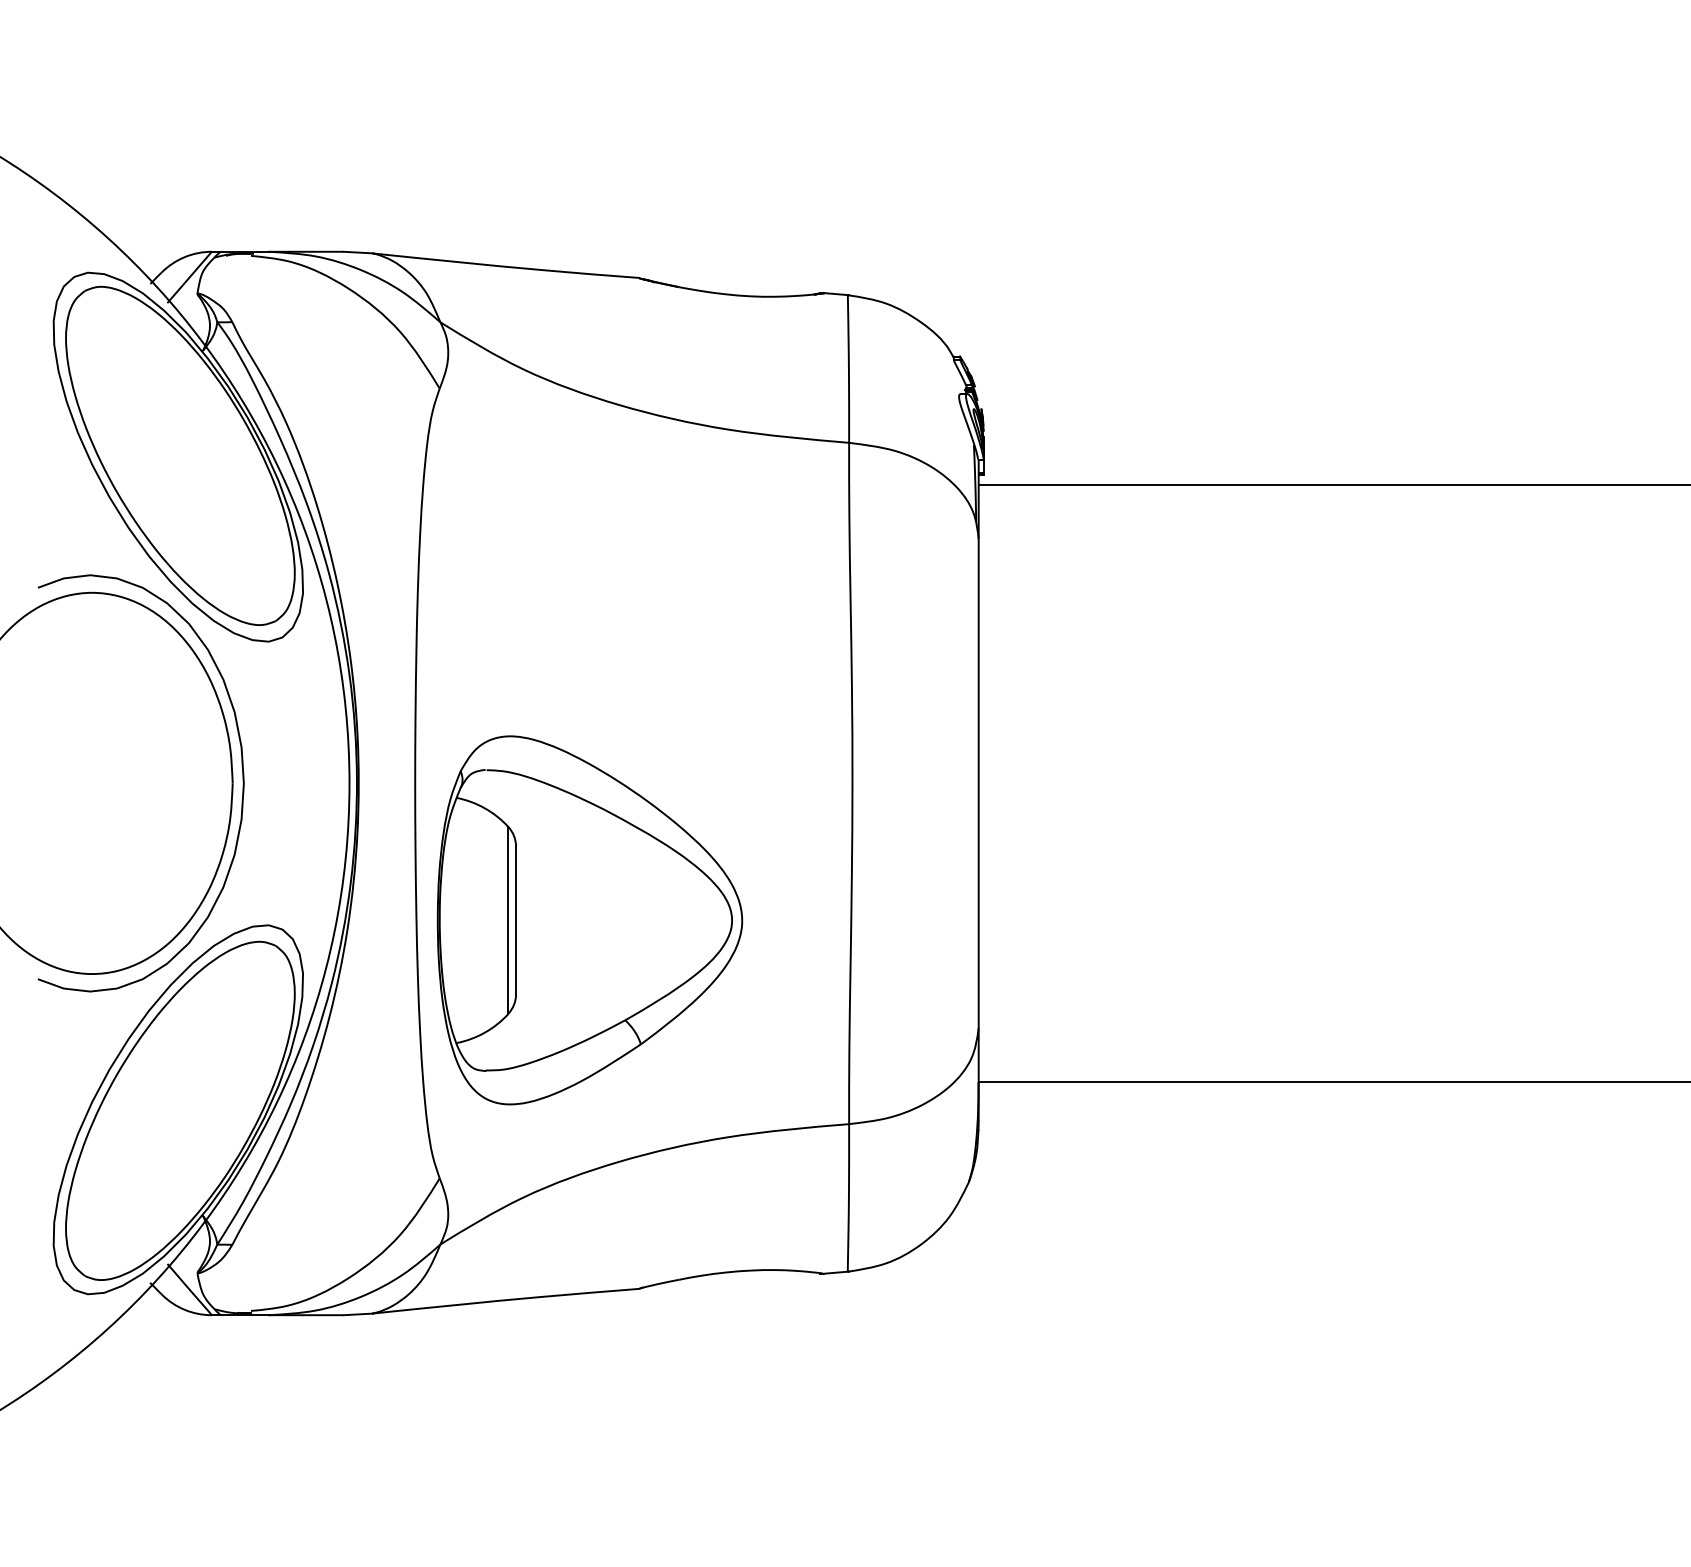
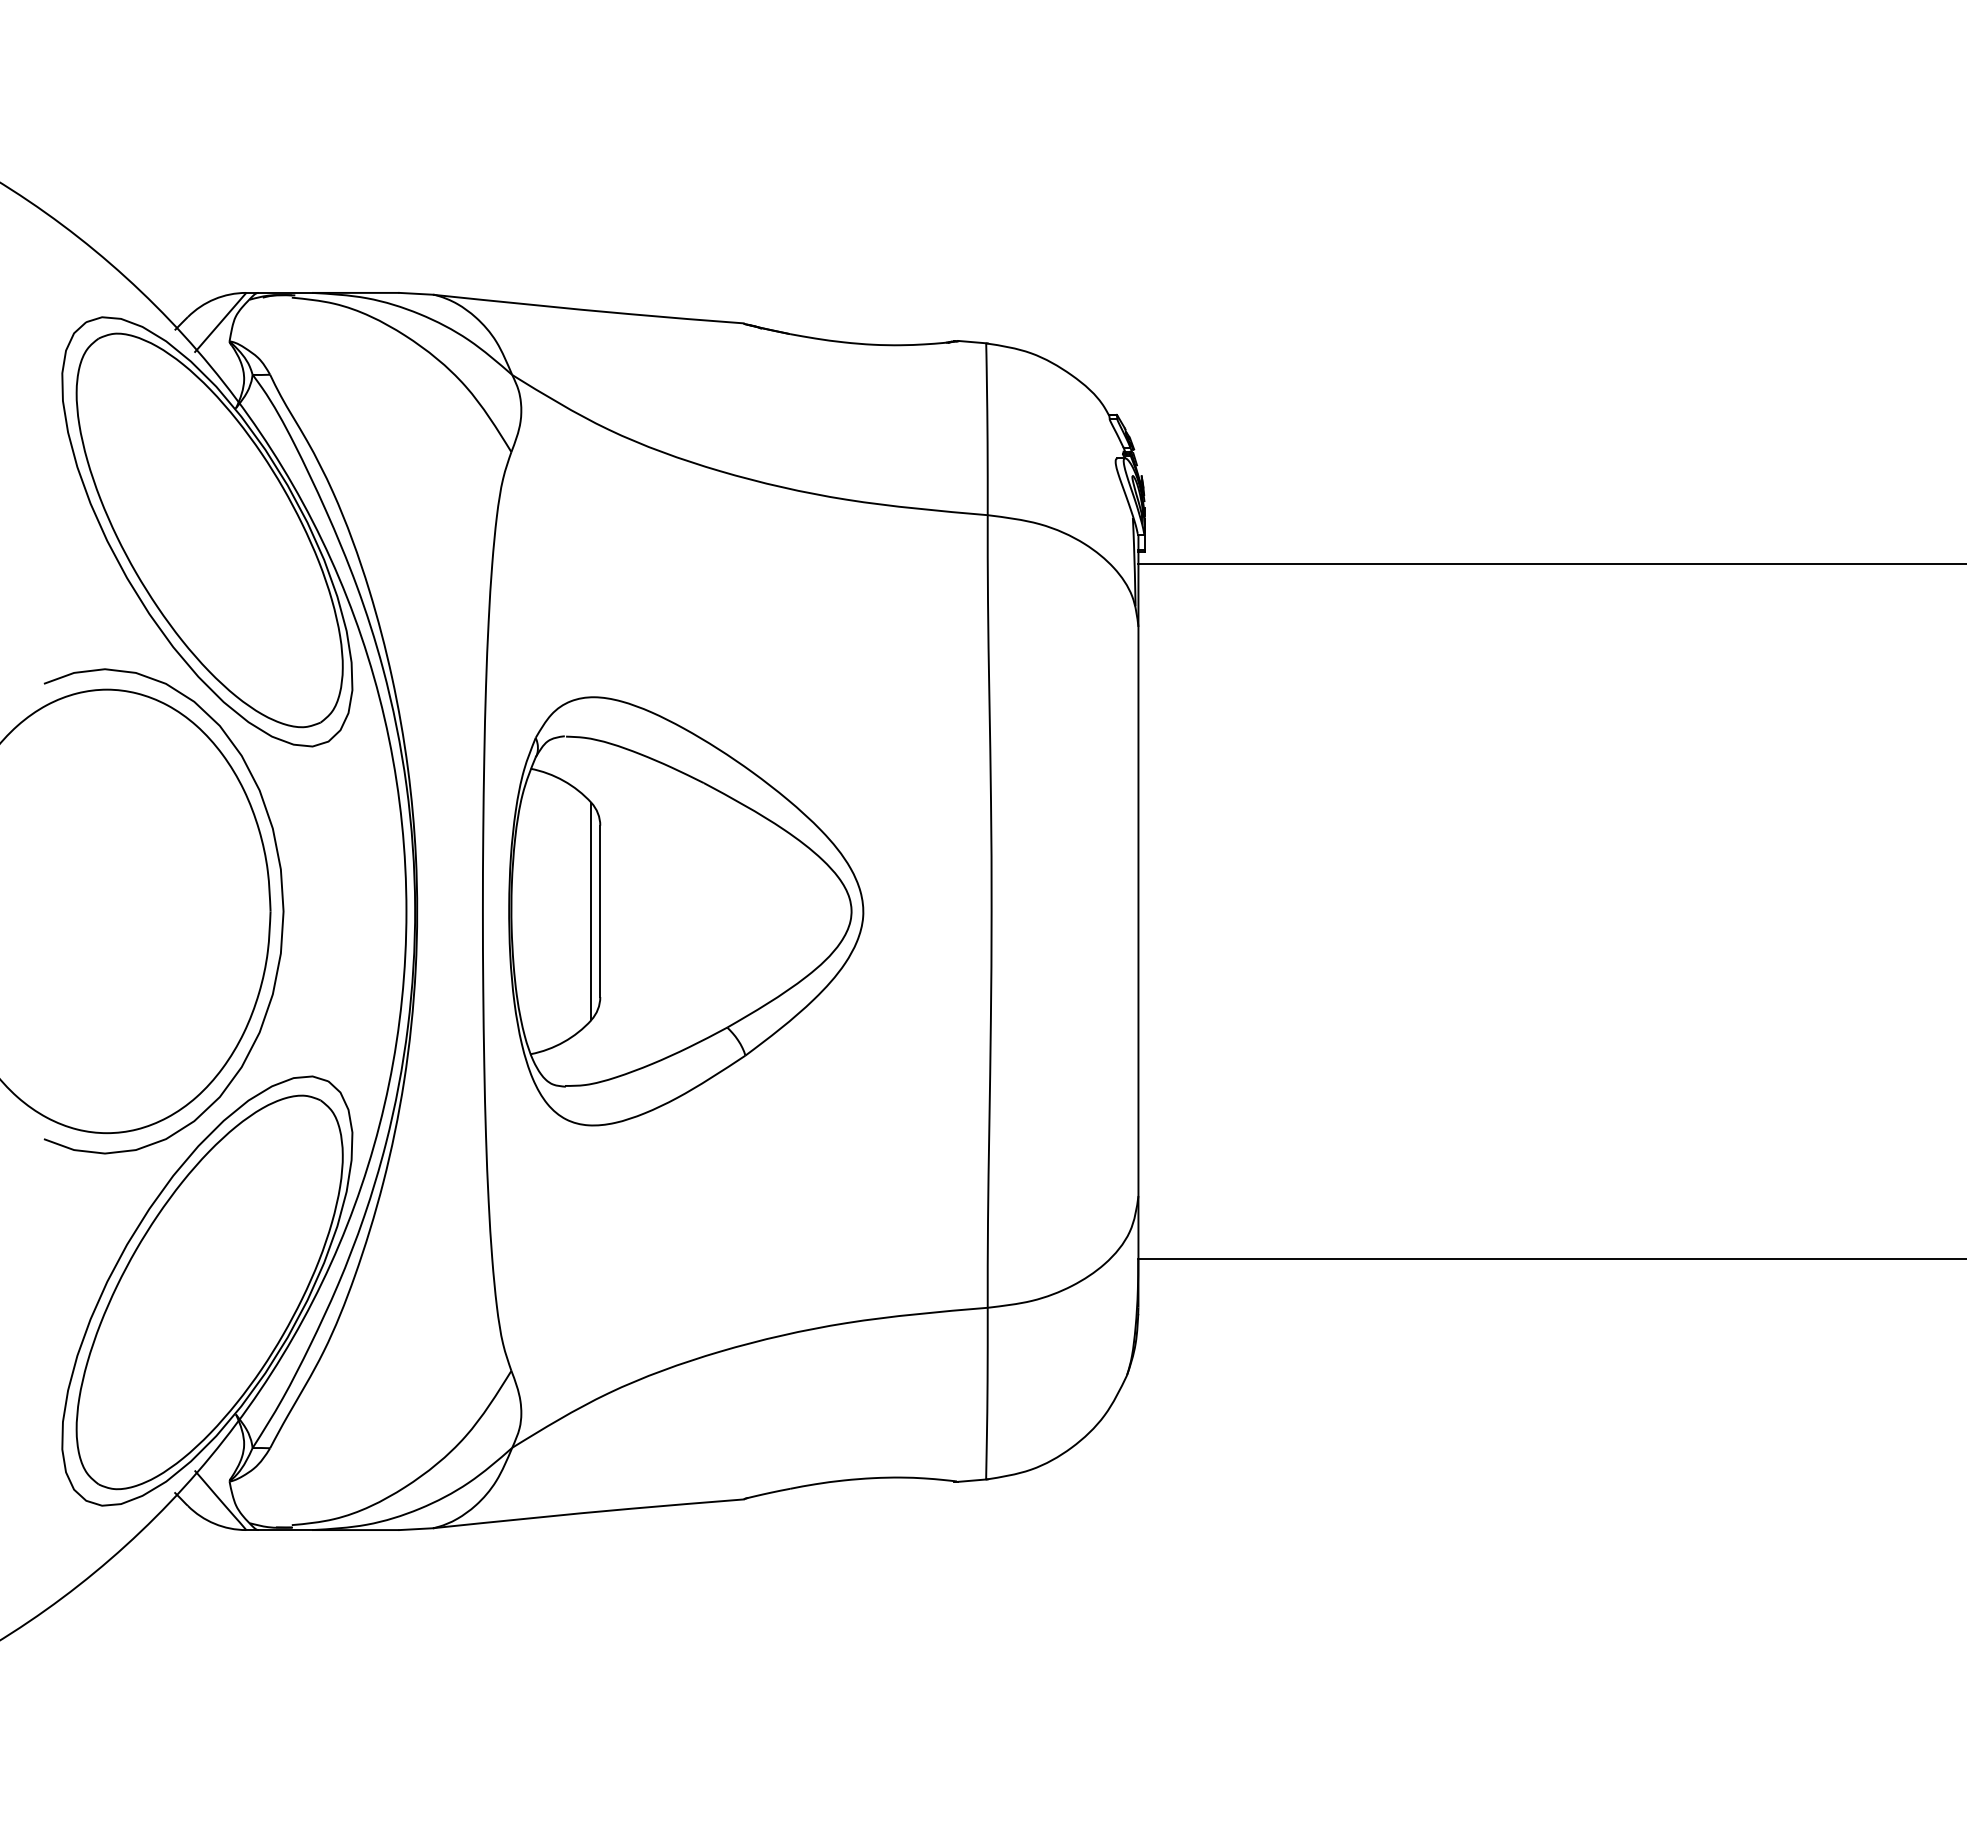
part: (589, 920) -> (685, 911), moved

